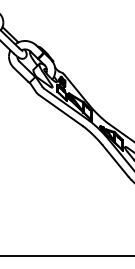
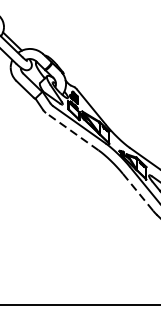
line: (60, 110) -> (72, 131), solid -> dashed
line: (115, 161) -> (137, 192), solid -> dashed

